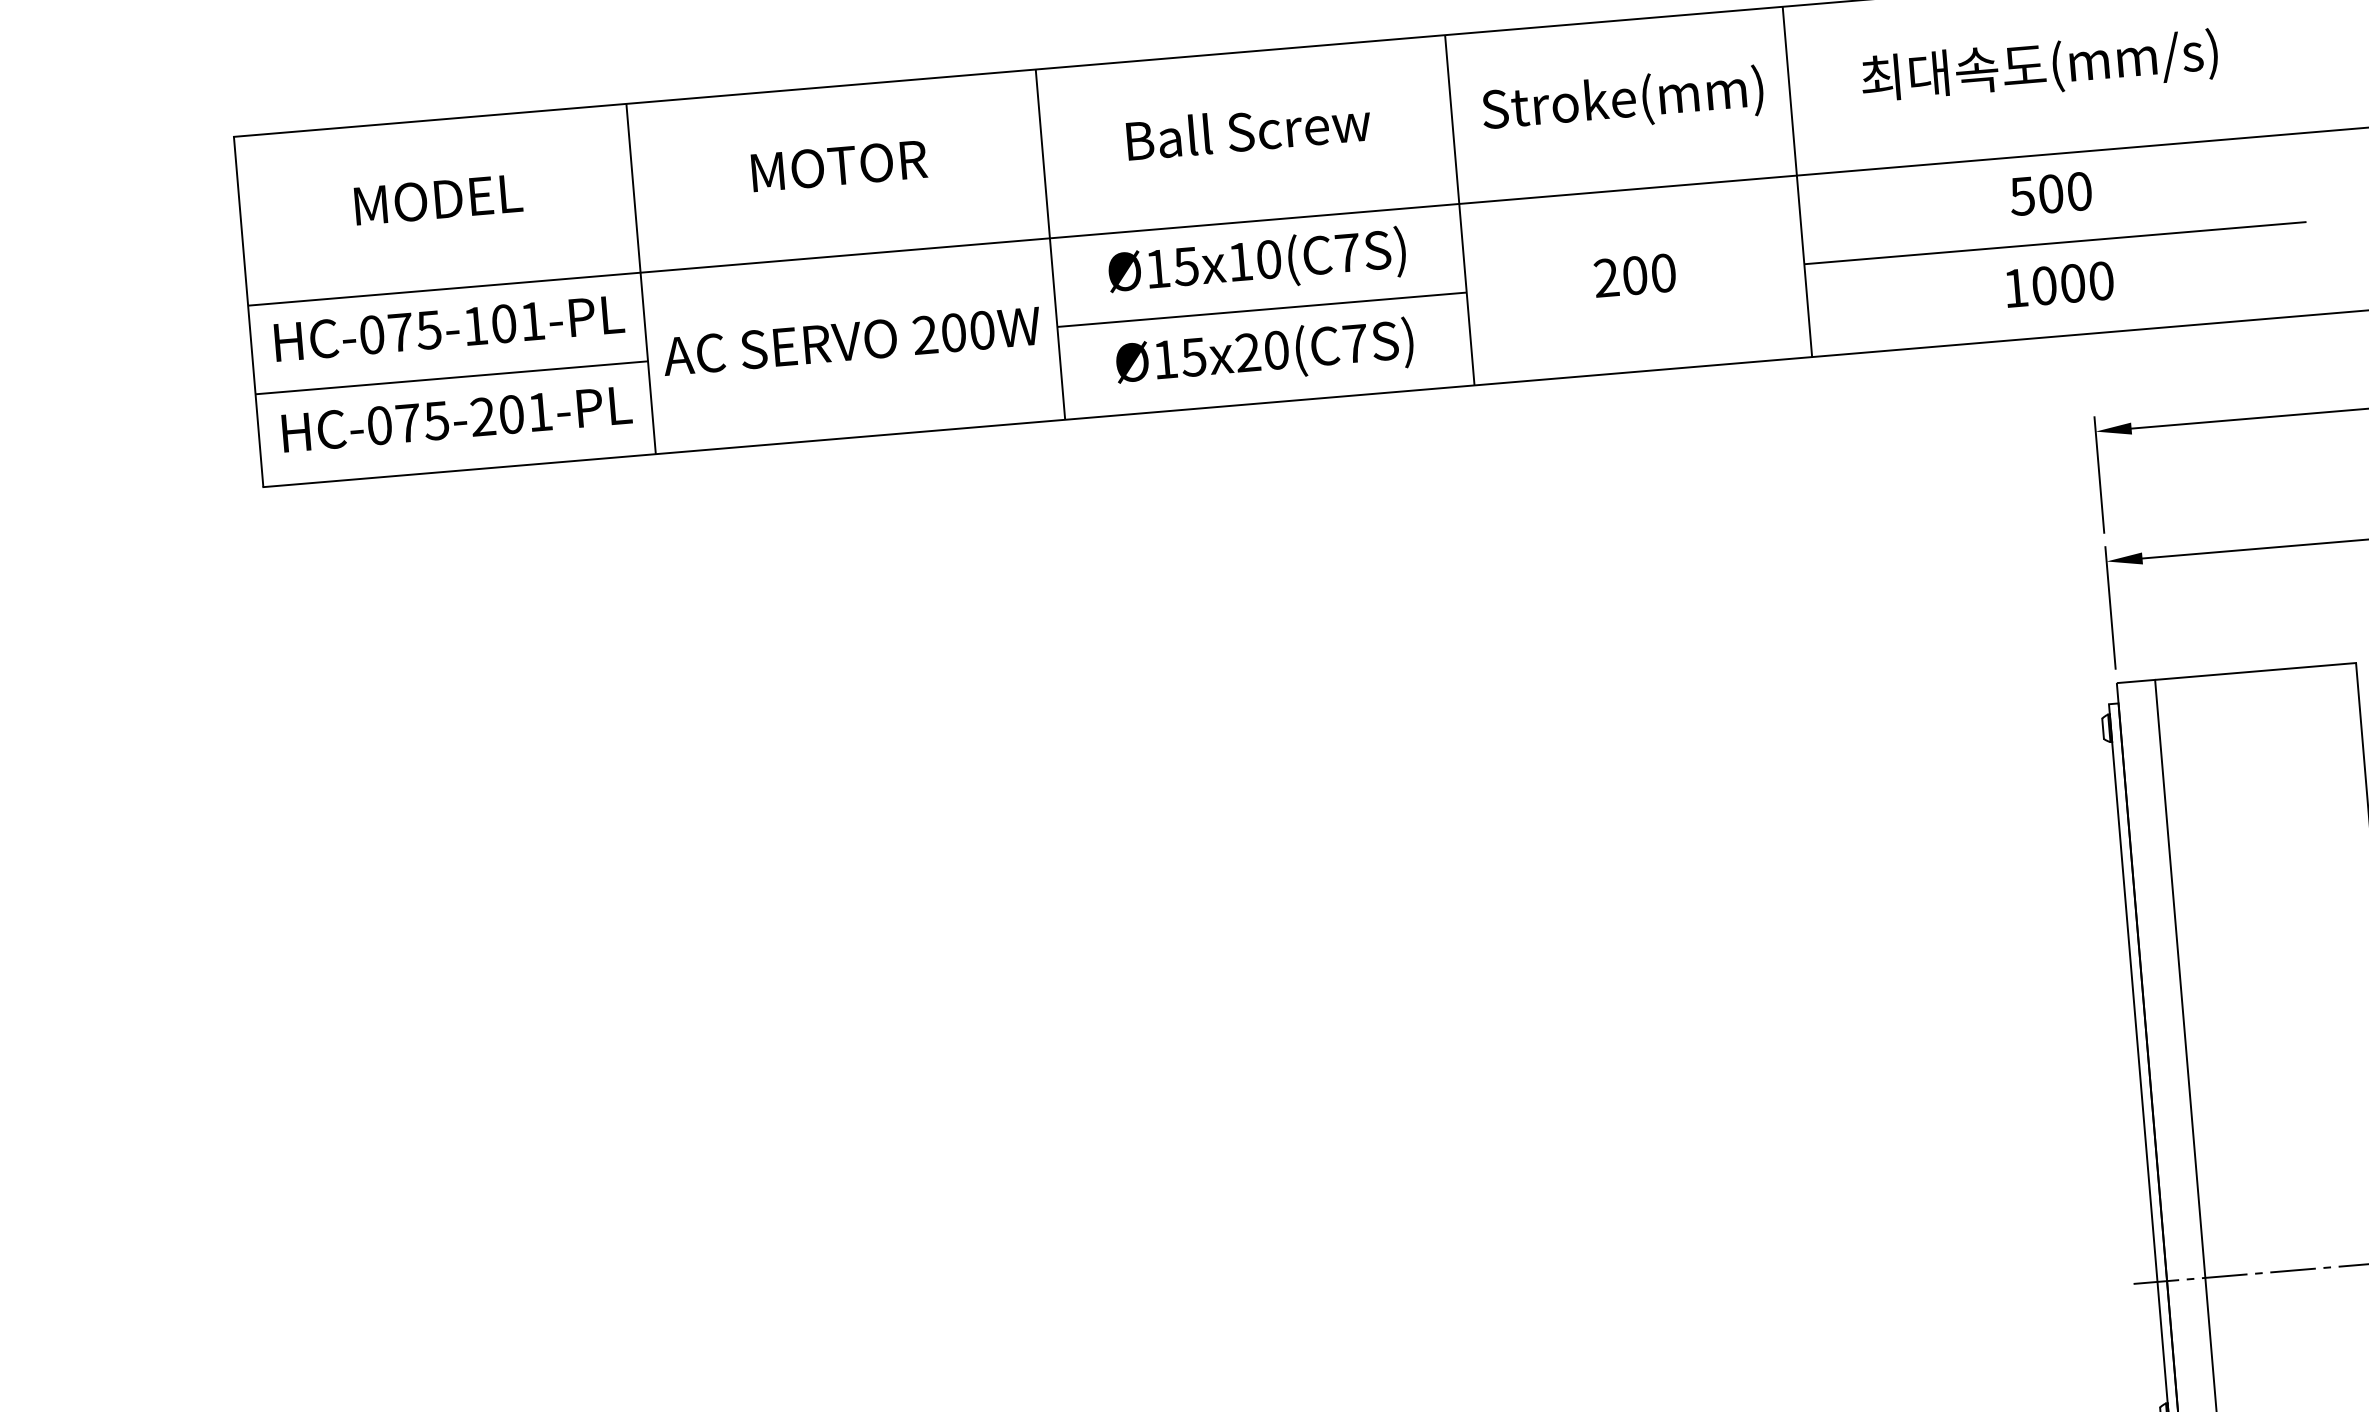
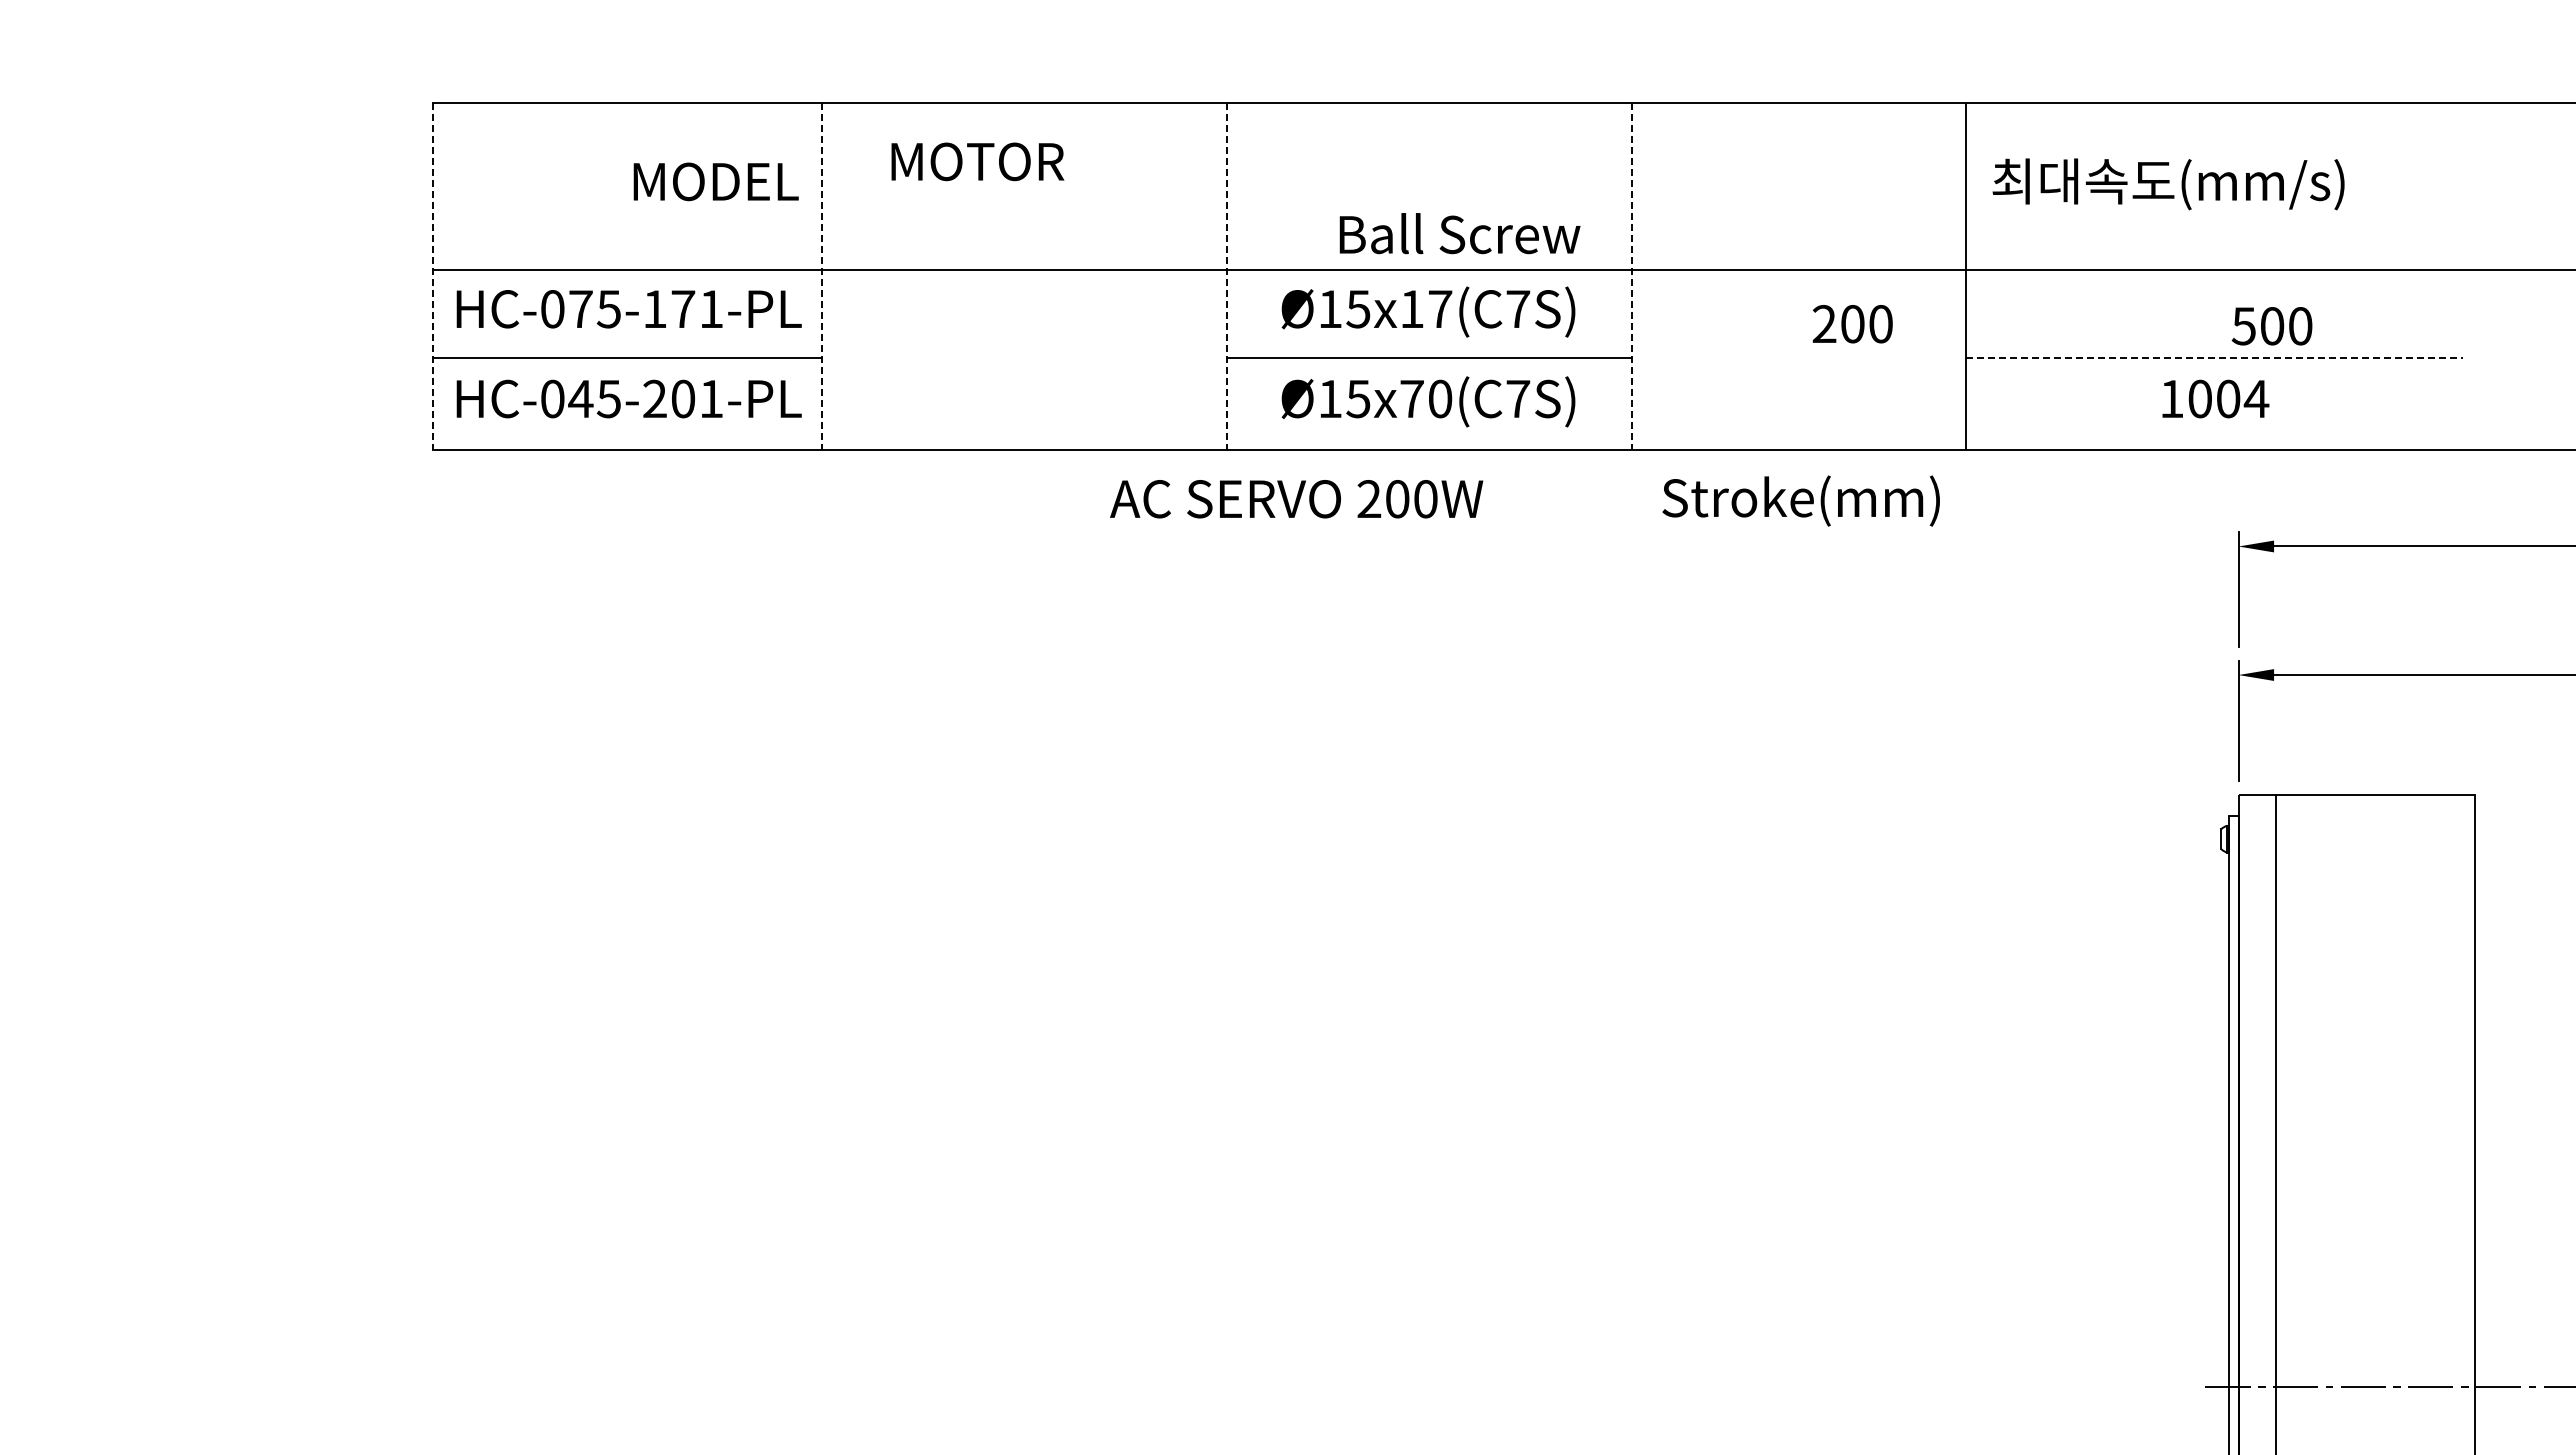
text: (2039, 67) -> (2168, 184), moved
text: (1622, 100) -> (1800, 500), moved
text: (1248, 130) -> (1459, 233), moved
text: (839, 165) -> (977, 161), moved
text: (2050, 194) -> (2271, 326), moved
text: (437, 199) -> (715, 181), moved
line: (1459, 211) -> (1631, 277), solid -> dashed
line: (2056, 242) -> (2215, 357), solid -> dashed
line: (1050, 245) -> (1226, 277), solid -> dashed
text: (1269, 259) -> (1440, 309), Ø15x10(C7S) -> Ø15x17(C7S)
text: (1634, 275) -> (1852, 324), moved
line: (641, 280) -> (821, 277), solid -> dashed
text: (2101, 280) -> (2256, 398), 1000 -> 1004
line: (248, 312) -> (433, 277), solid -> dashed
text: (504, 324) -> (683, 309), HC-075-101-PL -> HC-075-171-PL
text: (851, 341) -> (1296, 499), moved
text: (1247, 352) -> (1411, 398), Ø15x20(C7S) -> Ø15x70(C7S)
text: (407, 422) -> (580, 398), HC-075-201-PL -> HC-045-201-PL

